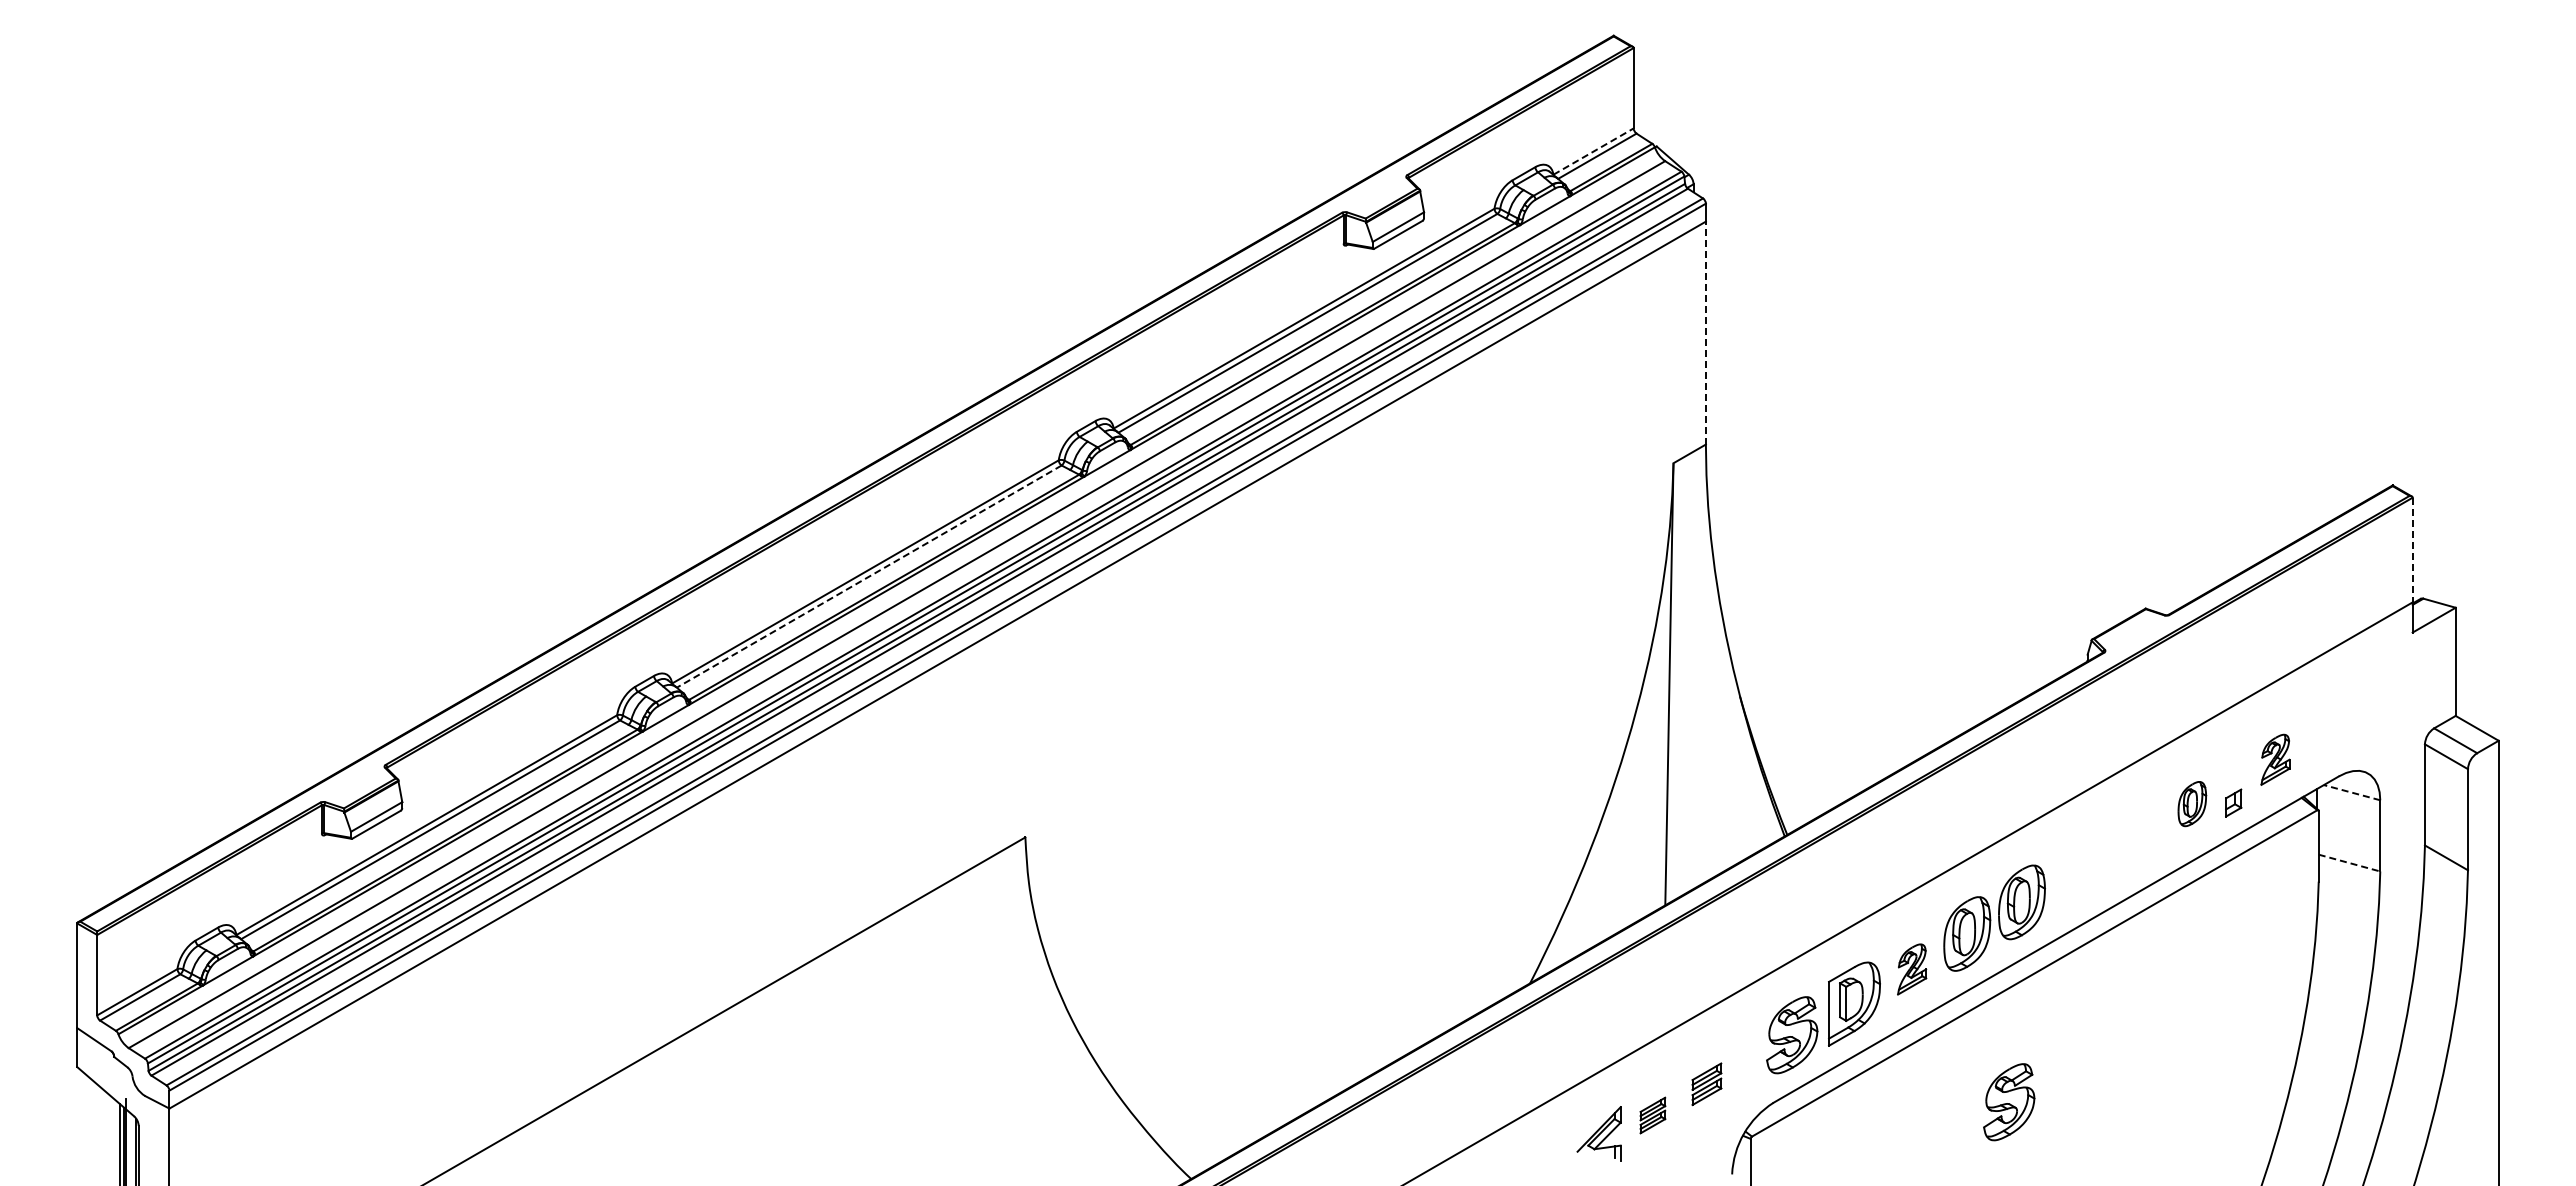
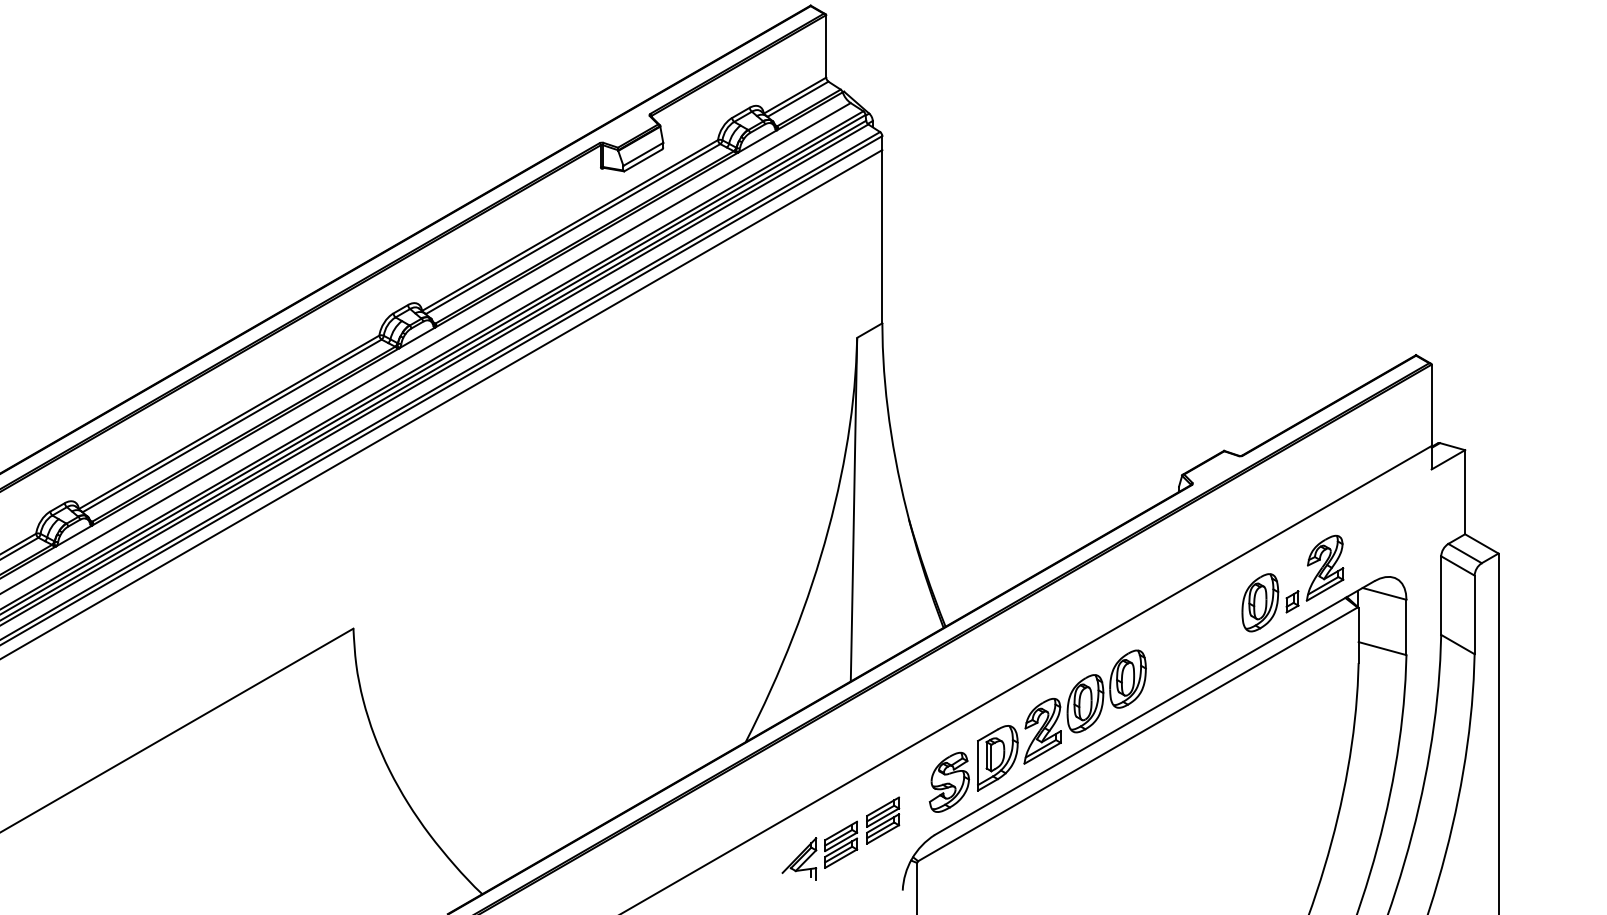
line: (1594, 151) -> (795, 95), dashed -> solid
line: (1705, 332) -> (882, 236), dashed -> solid
line: (2412, 550) -> (1431, 405), dashed -> solid
line: (868, 576) -> (231, 425), dashed -> solid
part: (2275, 759) -> (1325, 568), size x1.67
line: (2351, 792) -> (1384, 593), dashed -> solid
part: (2192, 803) -> (1260, 602), size x1.67
line: (2349, 863) -> (1382, 648), dashed -> solid
part: (1911, 969) -> (1042, 731), size x1.67
part: (1706, 1083) -> (882, 819), size x1.43
part: (2009, 1102) -> (1118, 834), removed
part: (1652, 1115) -> (840, 844), size x1.67

